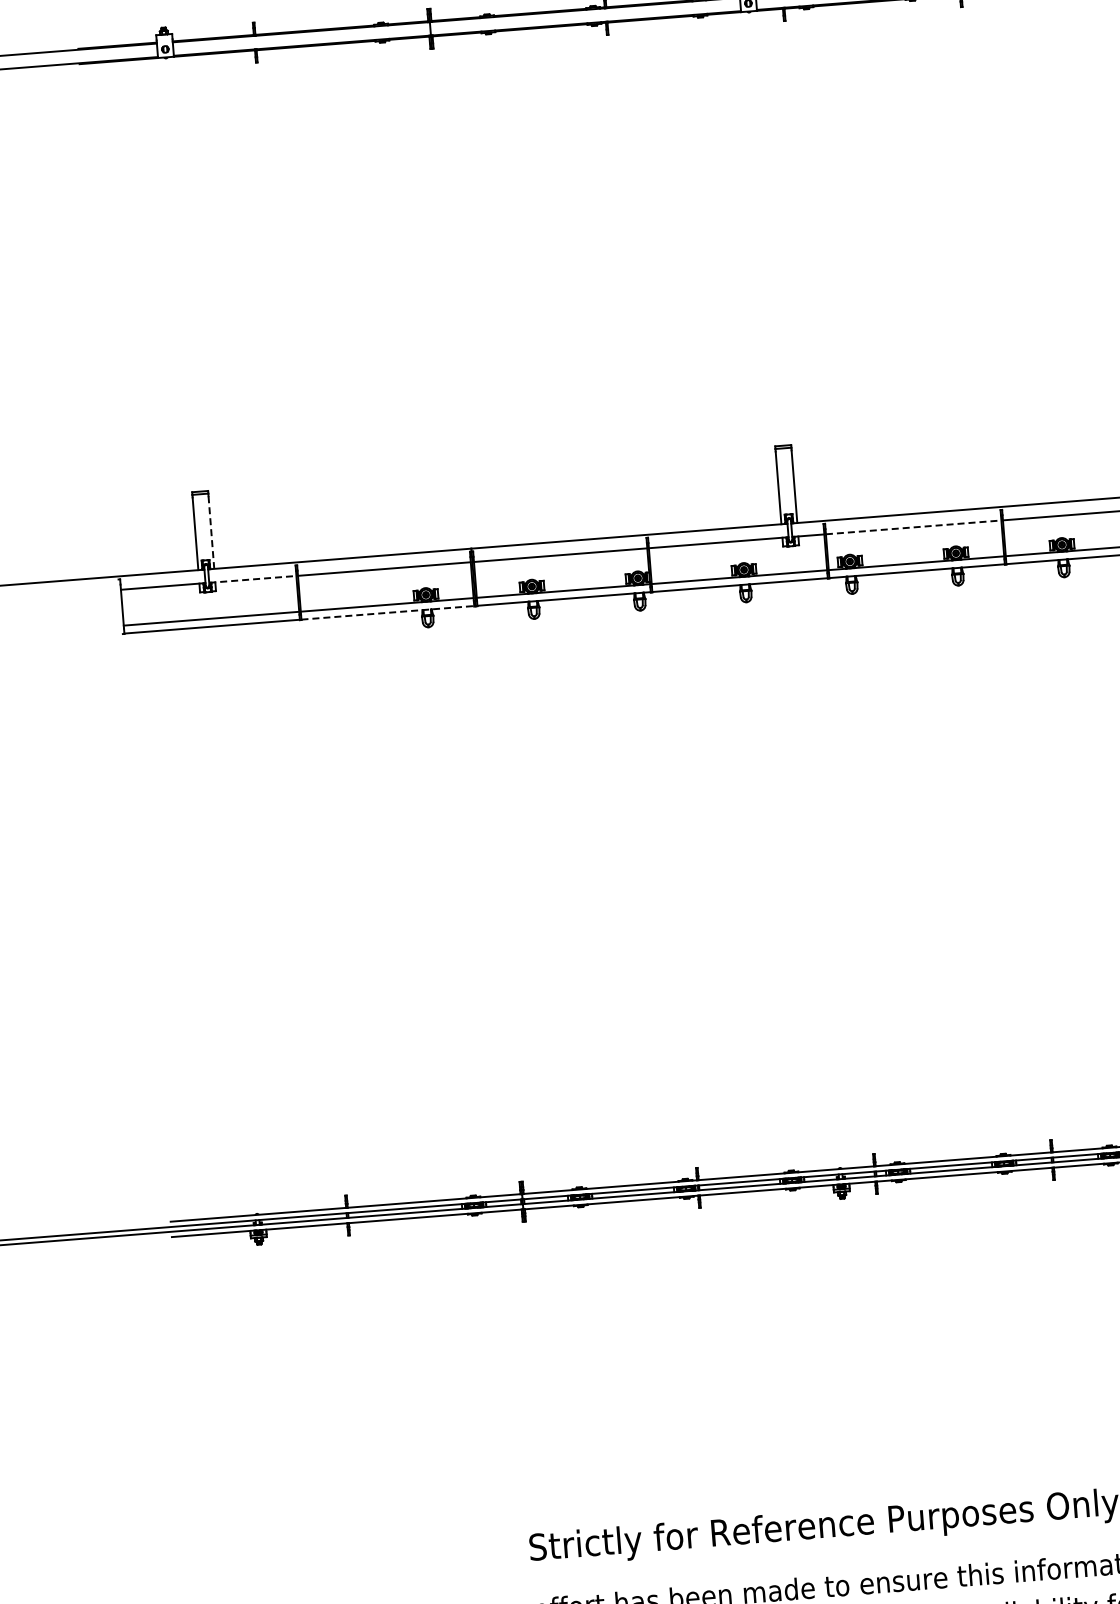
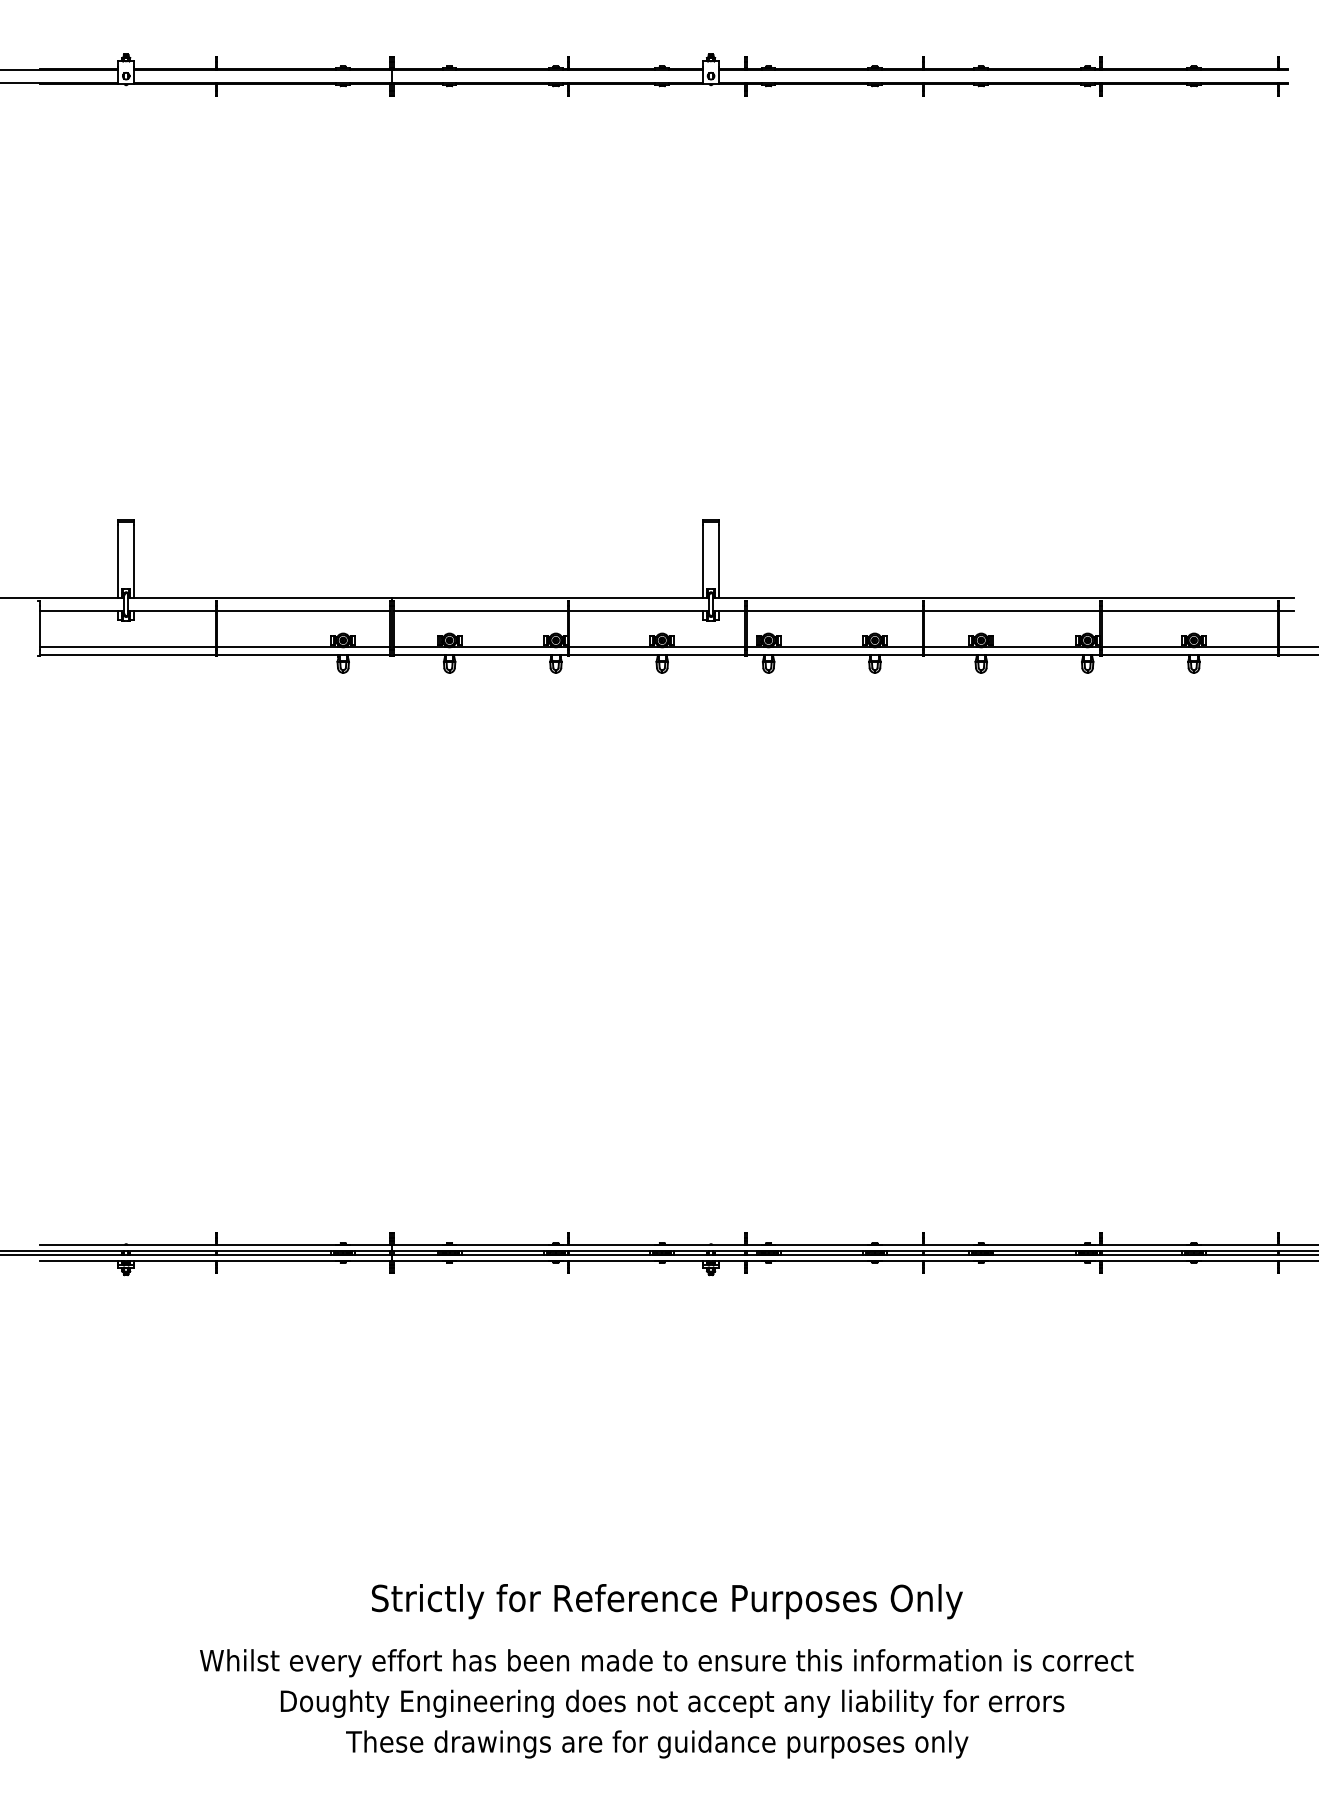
line: (913, 527) -> (834, 611), dashed -> solid
line: (211, 532) -> (134, 561), dashed -> solid
line: (252, 579) -> (171, 611), dashed -> solid
line: (387, 613) -> (303, 655), dashed -> solid

